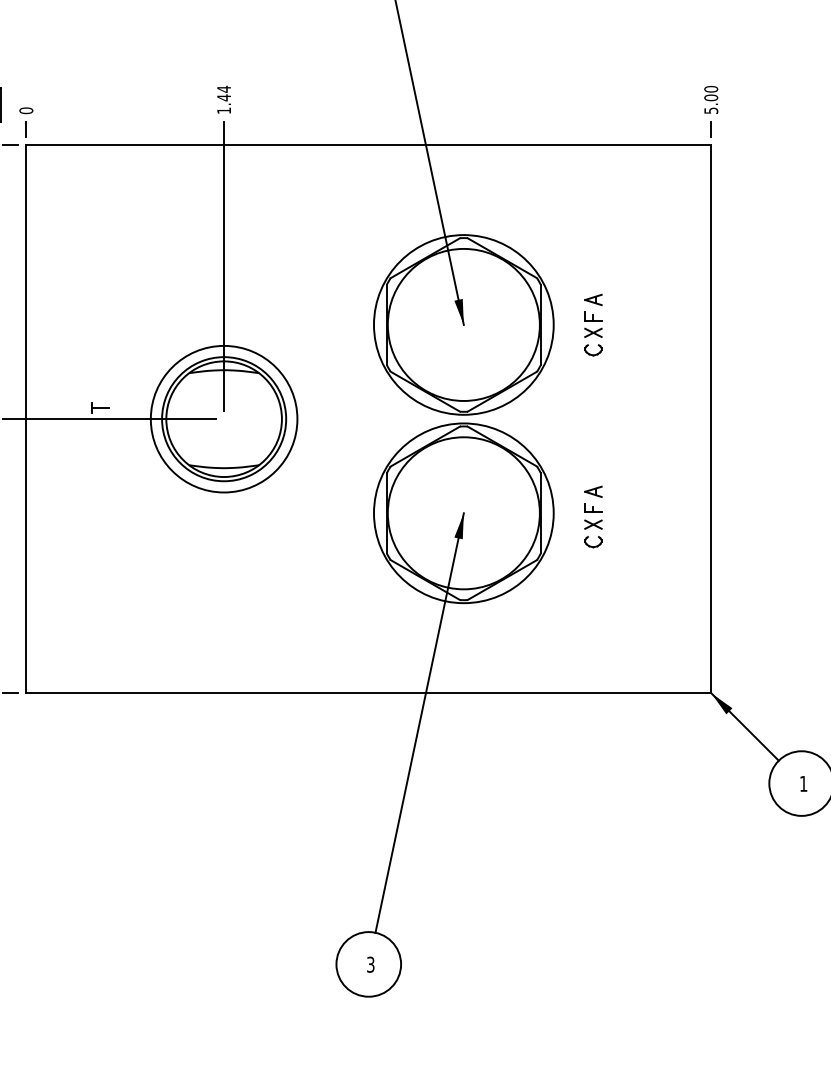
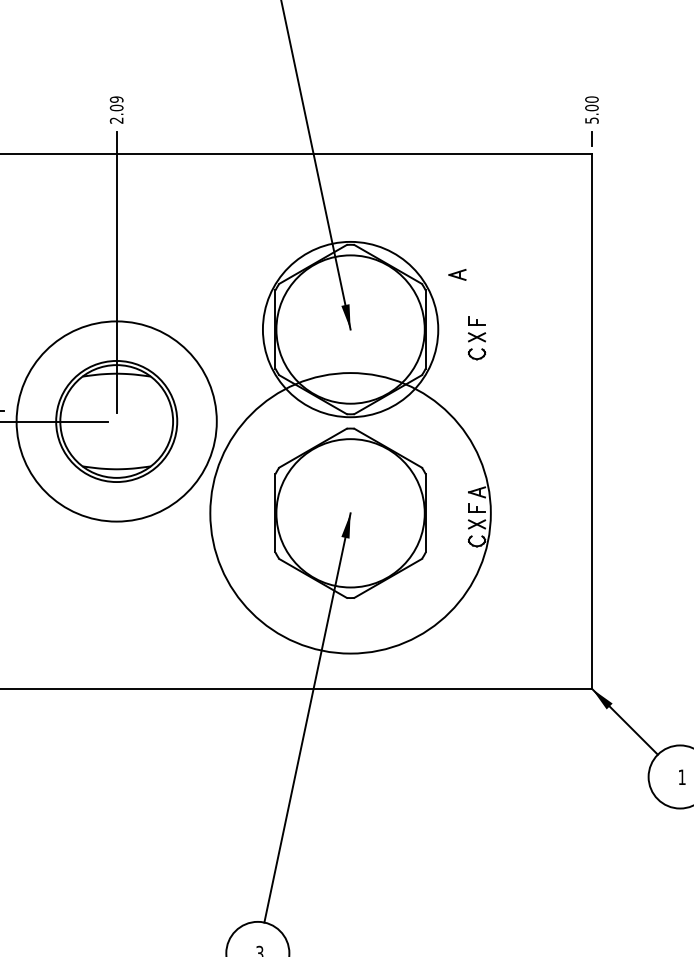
text: (224, 99) -> (117, 109), 1.44 -> 2.09
part: (593, 299) -> (457, 274), moved
circle: (223, 418) -> (116, 420), size x1.4
circle: (463, 513) -> (350, 513), size x1.6

